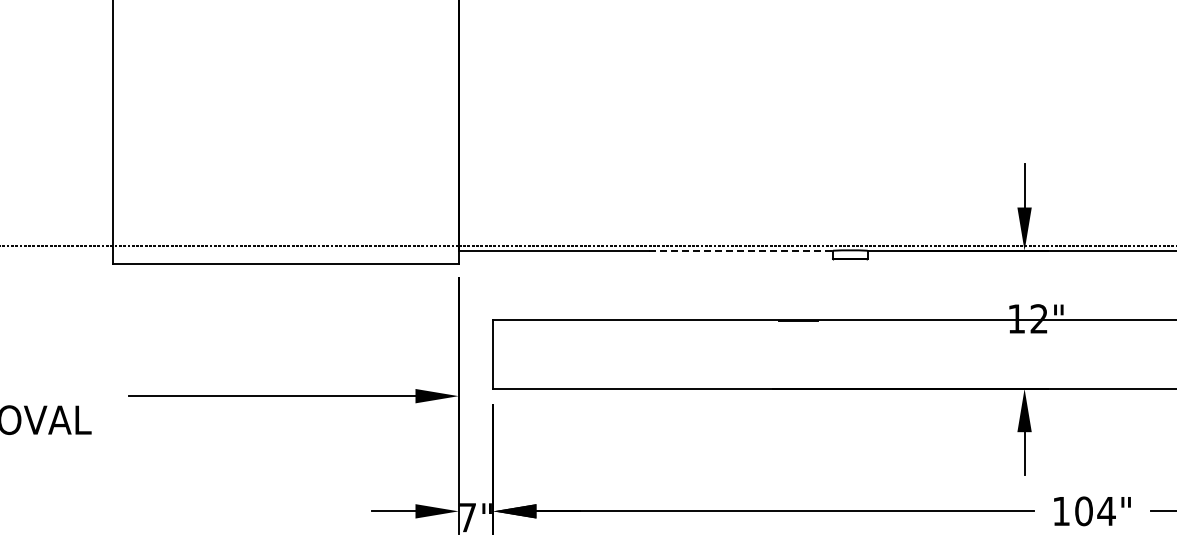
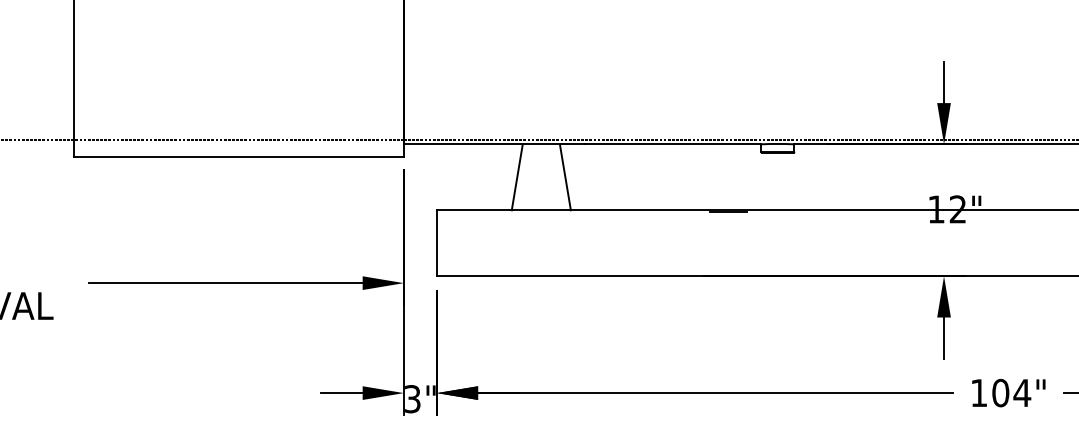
line: (741, 250) -> (673, 144), dashed -> solid
line: (577, 284) -> (517, 176), added
line: (627, 284) -> (565, 176), added
text: (468, 517) -> (413, 398), 7" -> 3"

